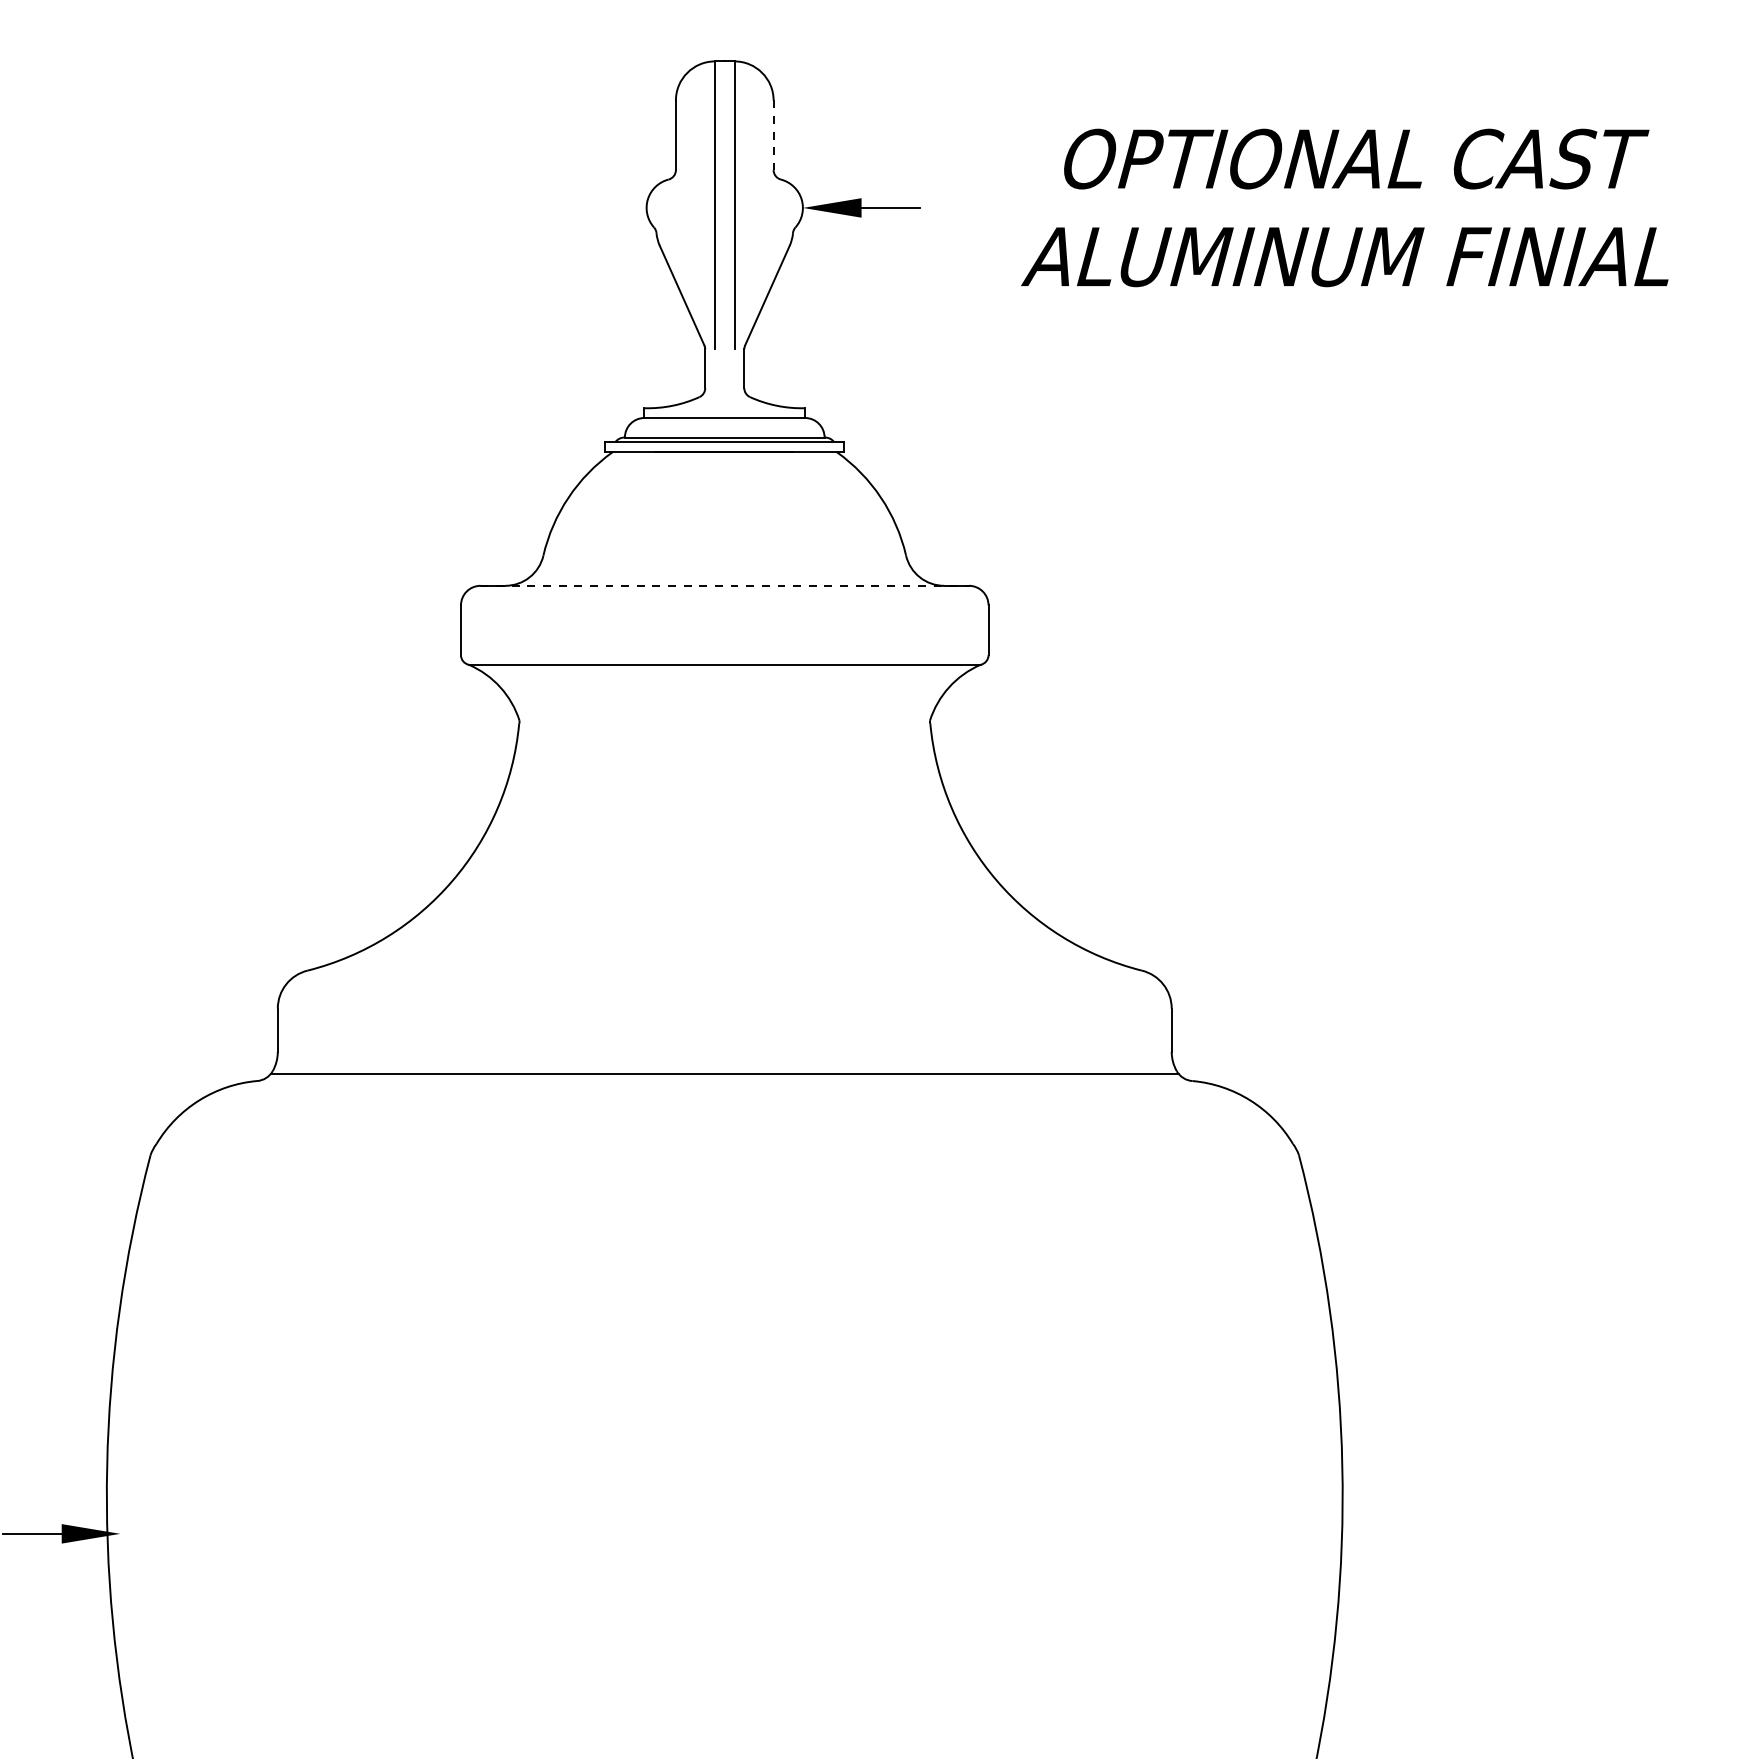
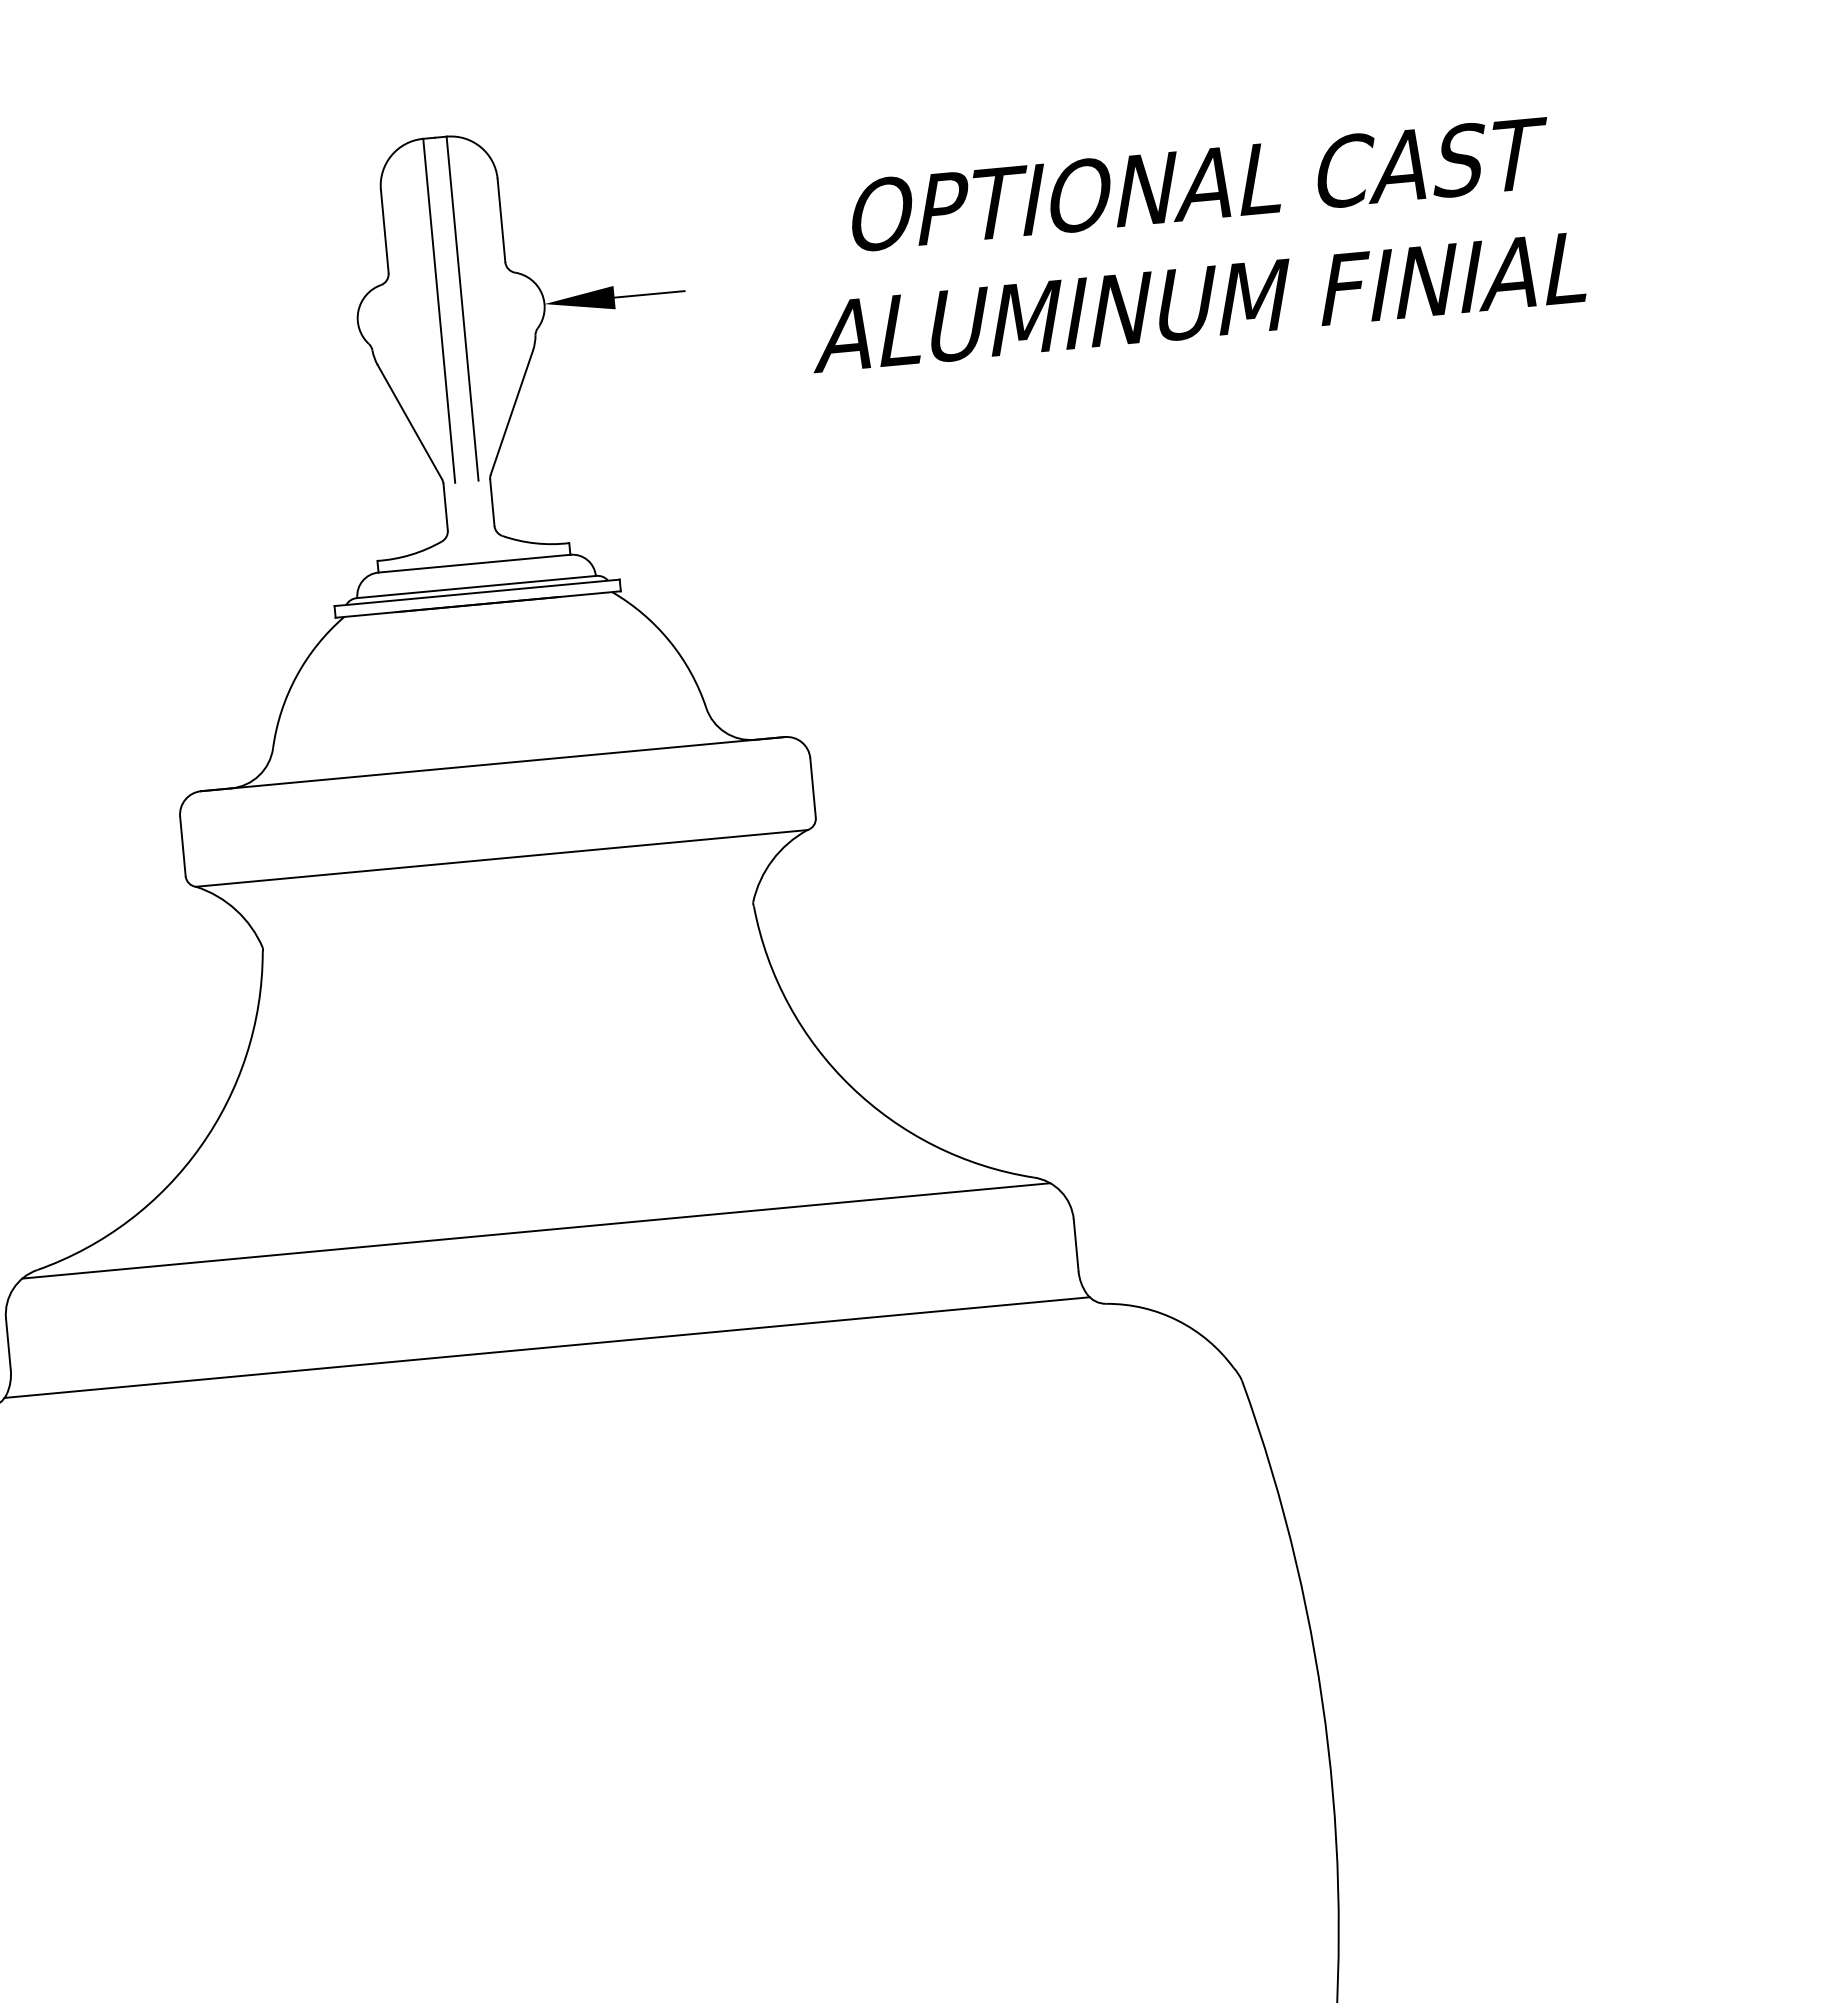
line: (773, 135) -> (501, 220), dashed -> solid
line: (725, 585) -> (493, 763), dashed -> solid
line: (724, 976) -> (536, 1230), added

